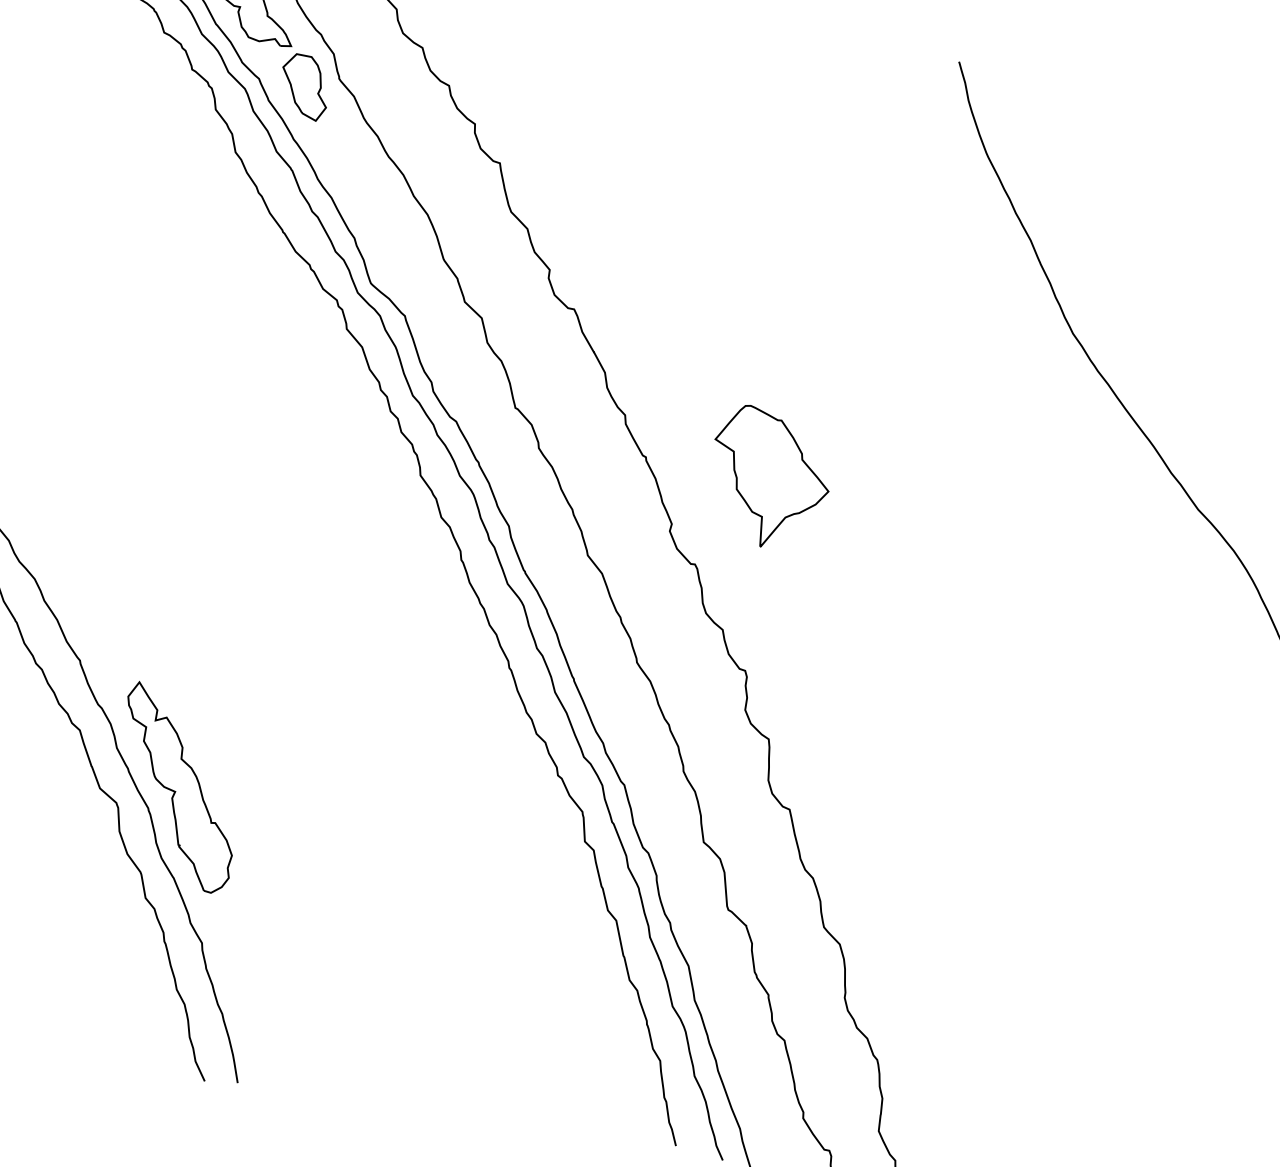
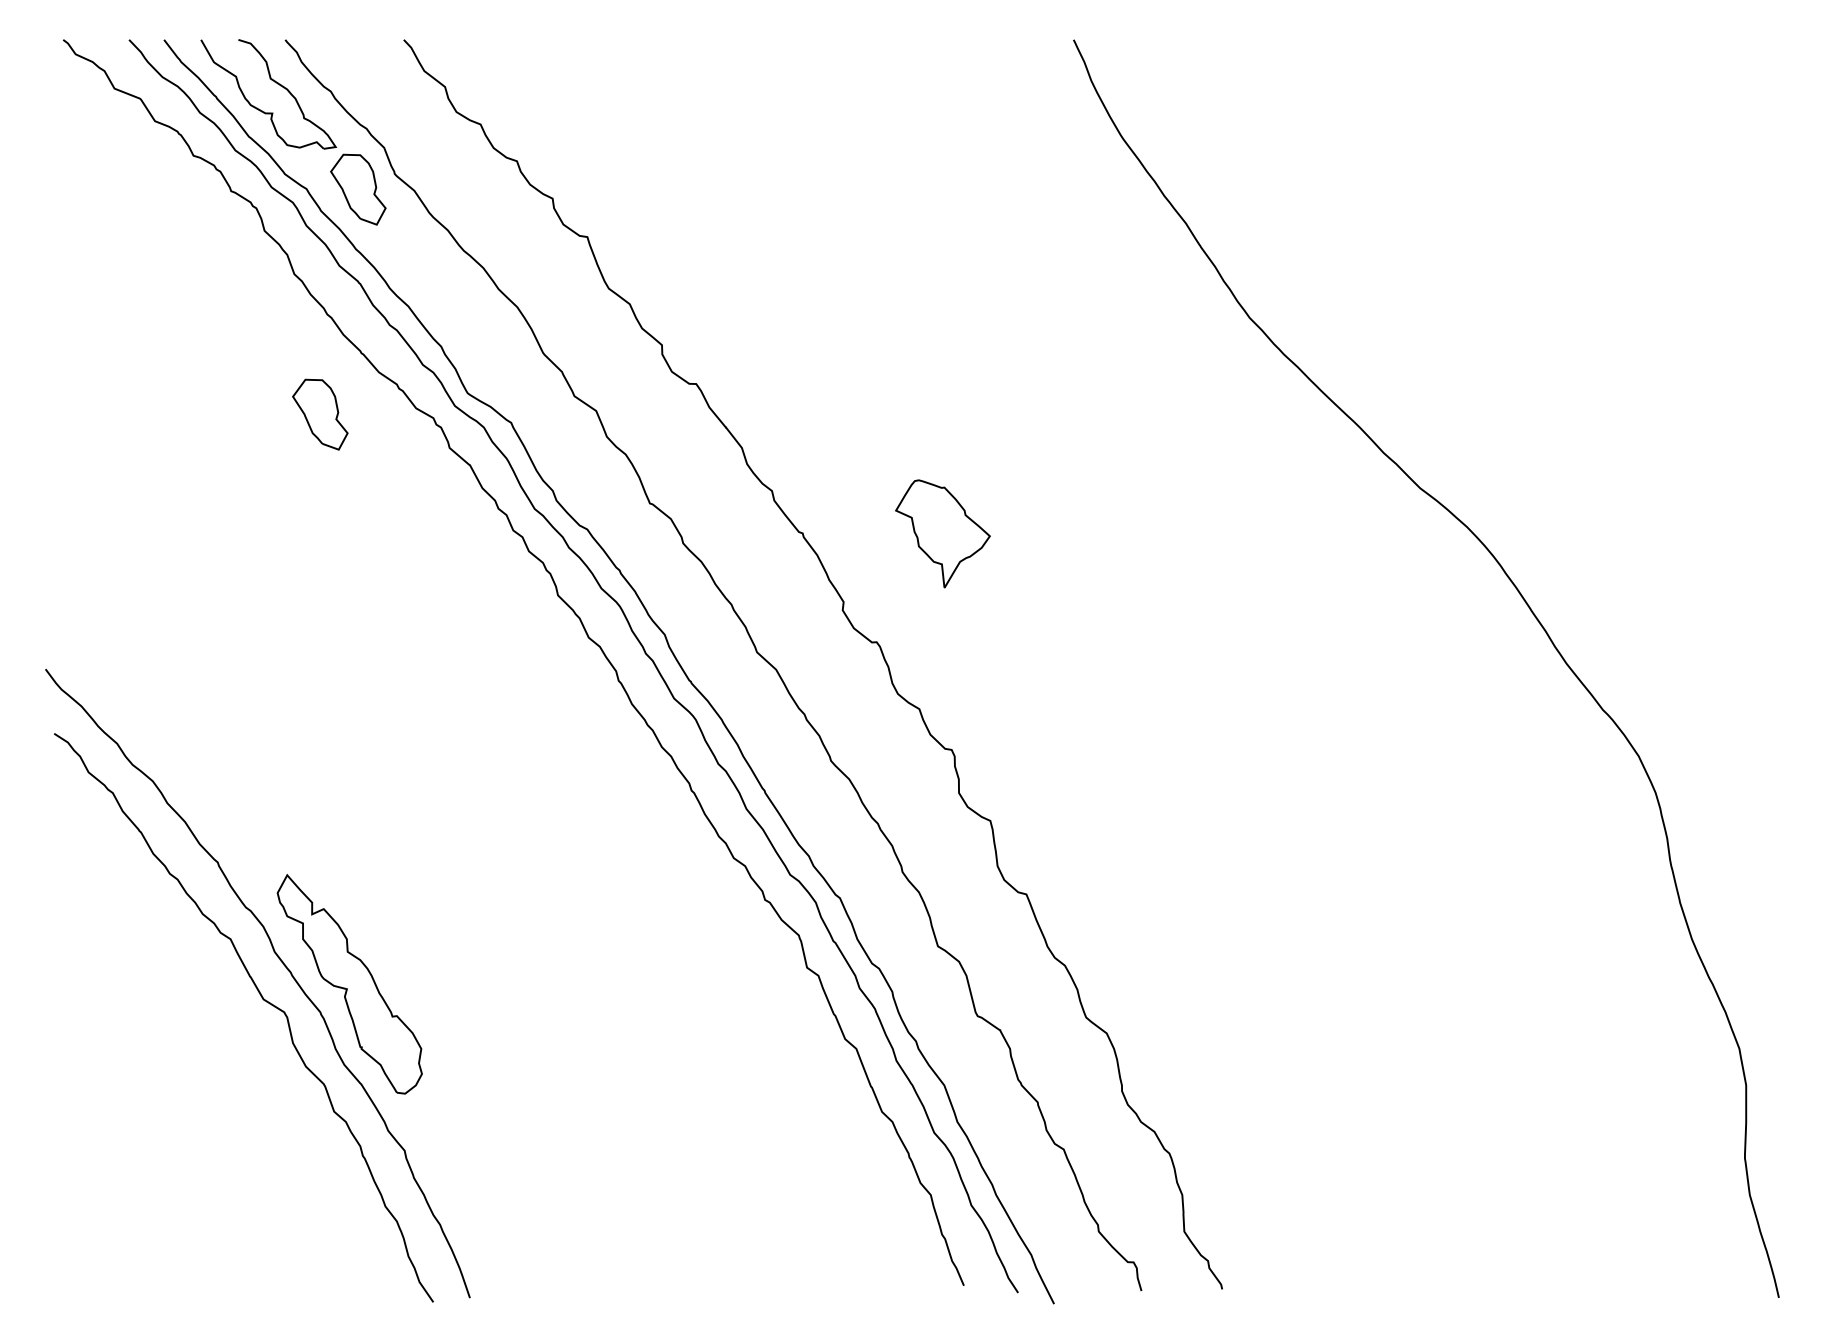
part: (237, 280) -> (320, 414), added
part: (769, 478) -> (942, 533), size x0.7

